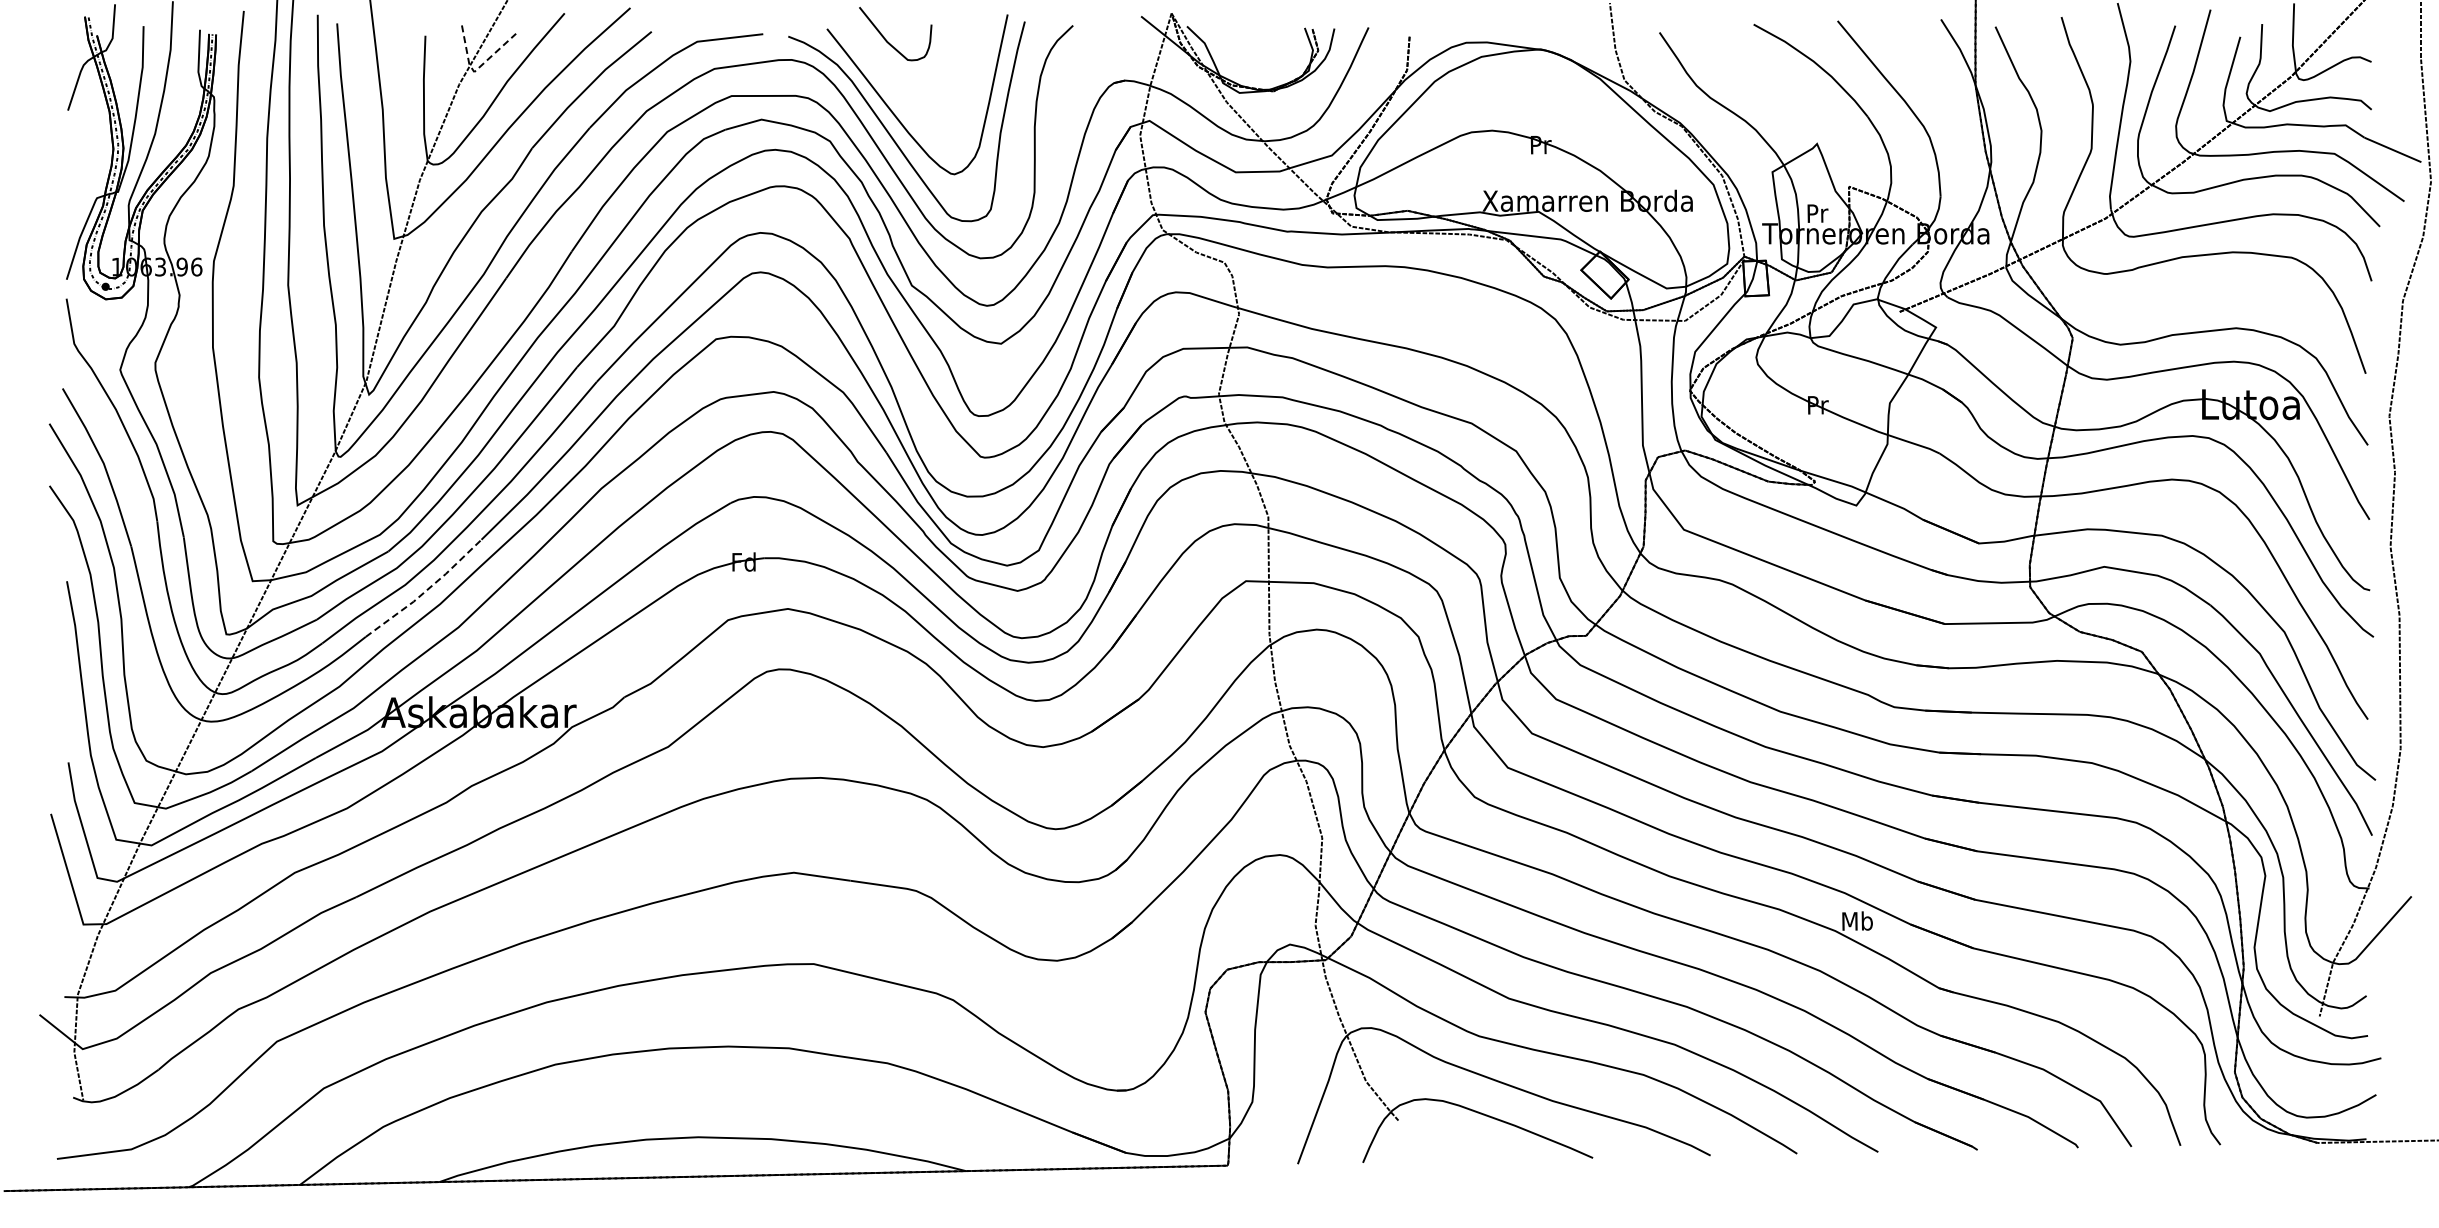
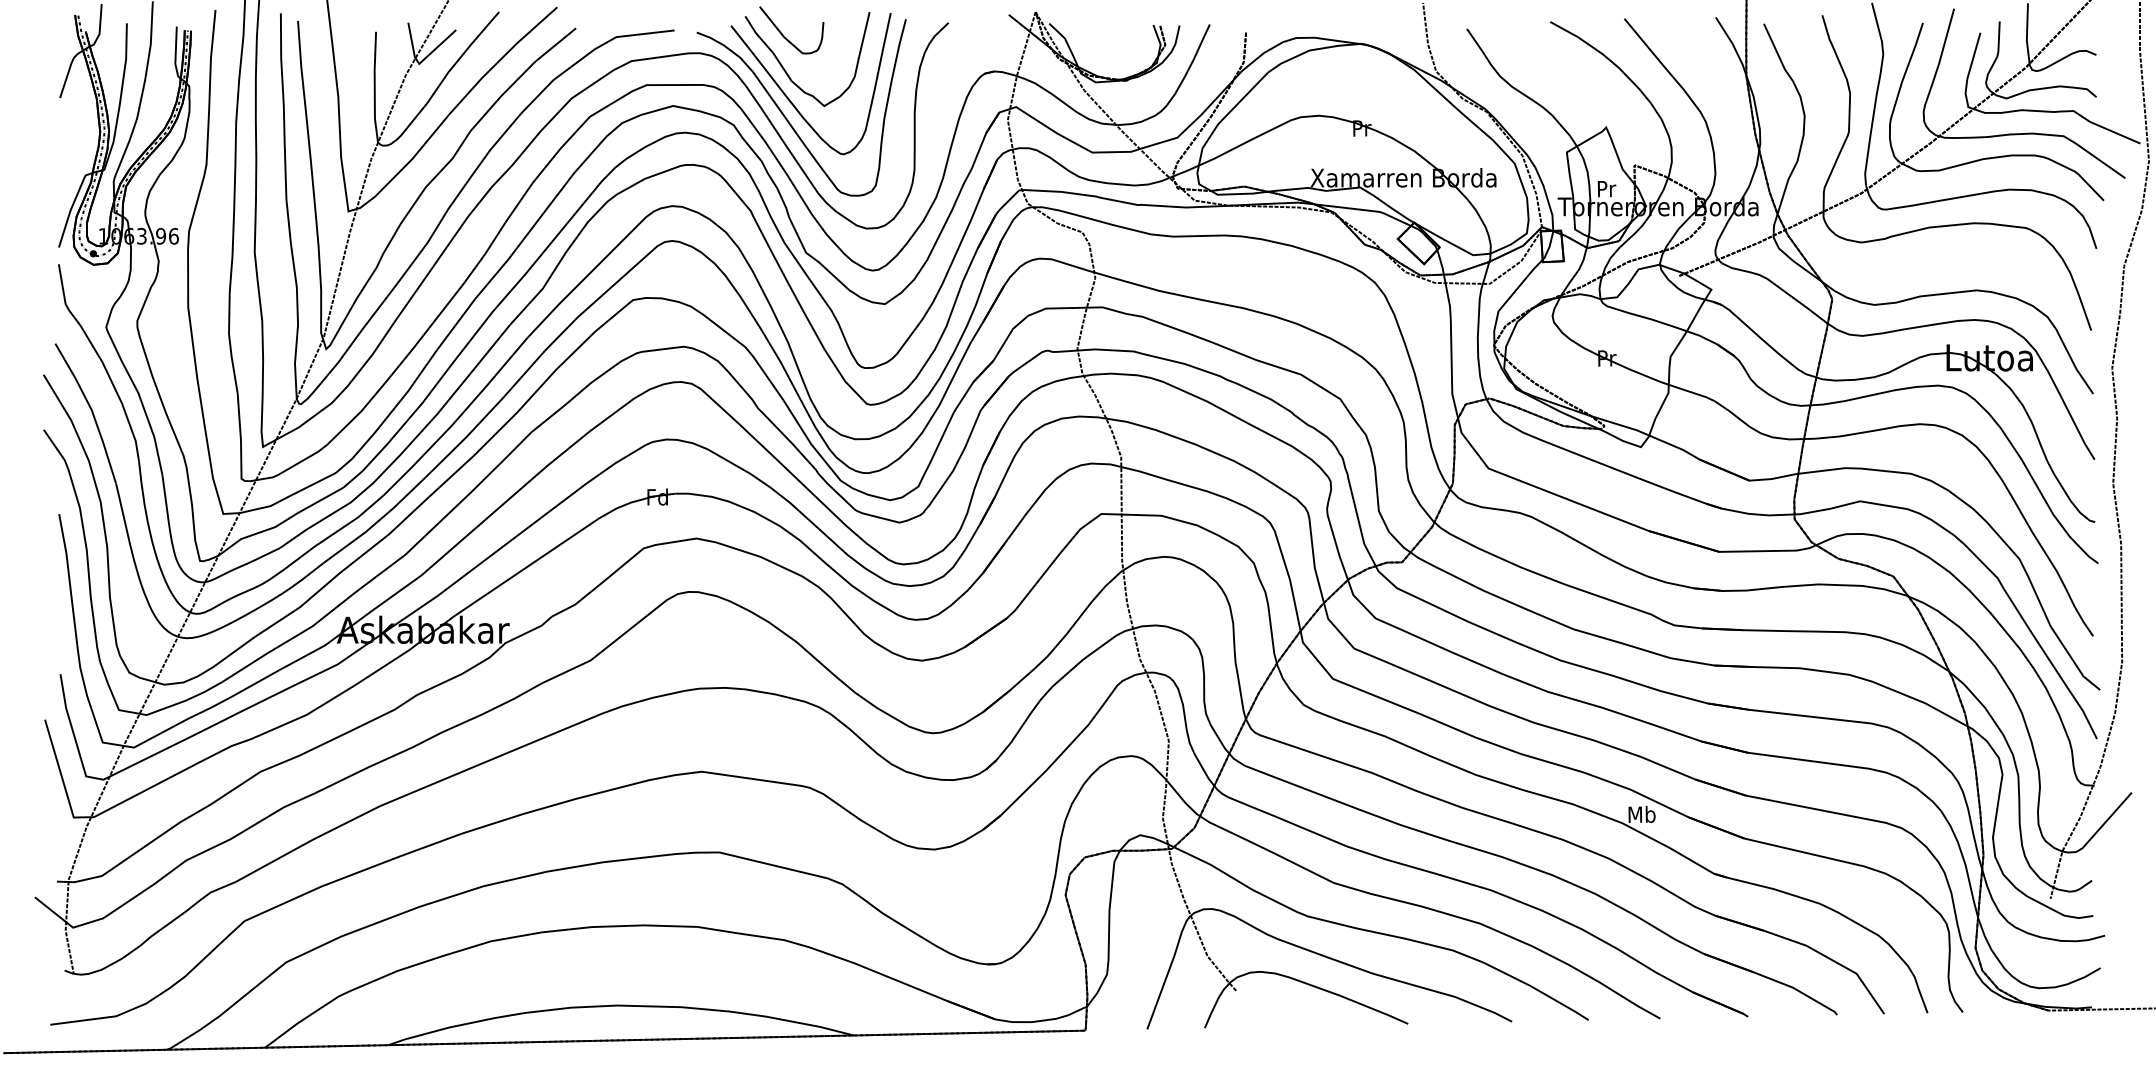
line: (476, 70) -> (421, 62), dashed -> solid
part: (890, 81) -> (787, 72), added
line: (426, 590) -> (376, 522), dashed -> solid

